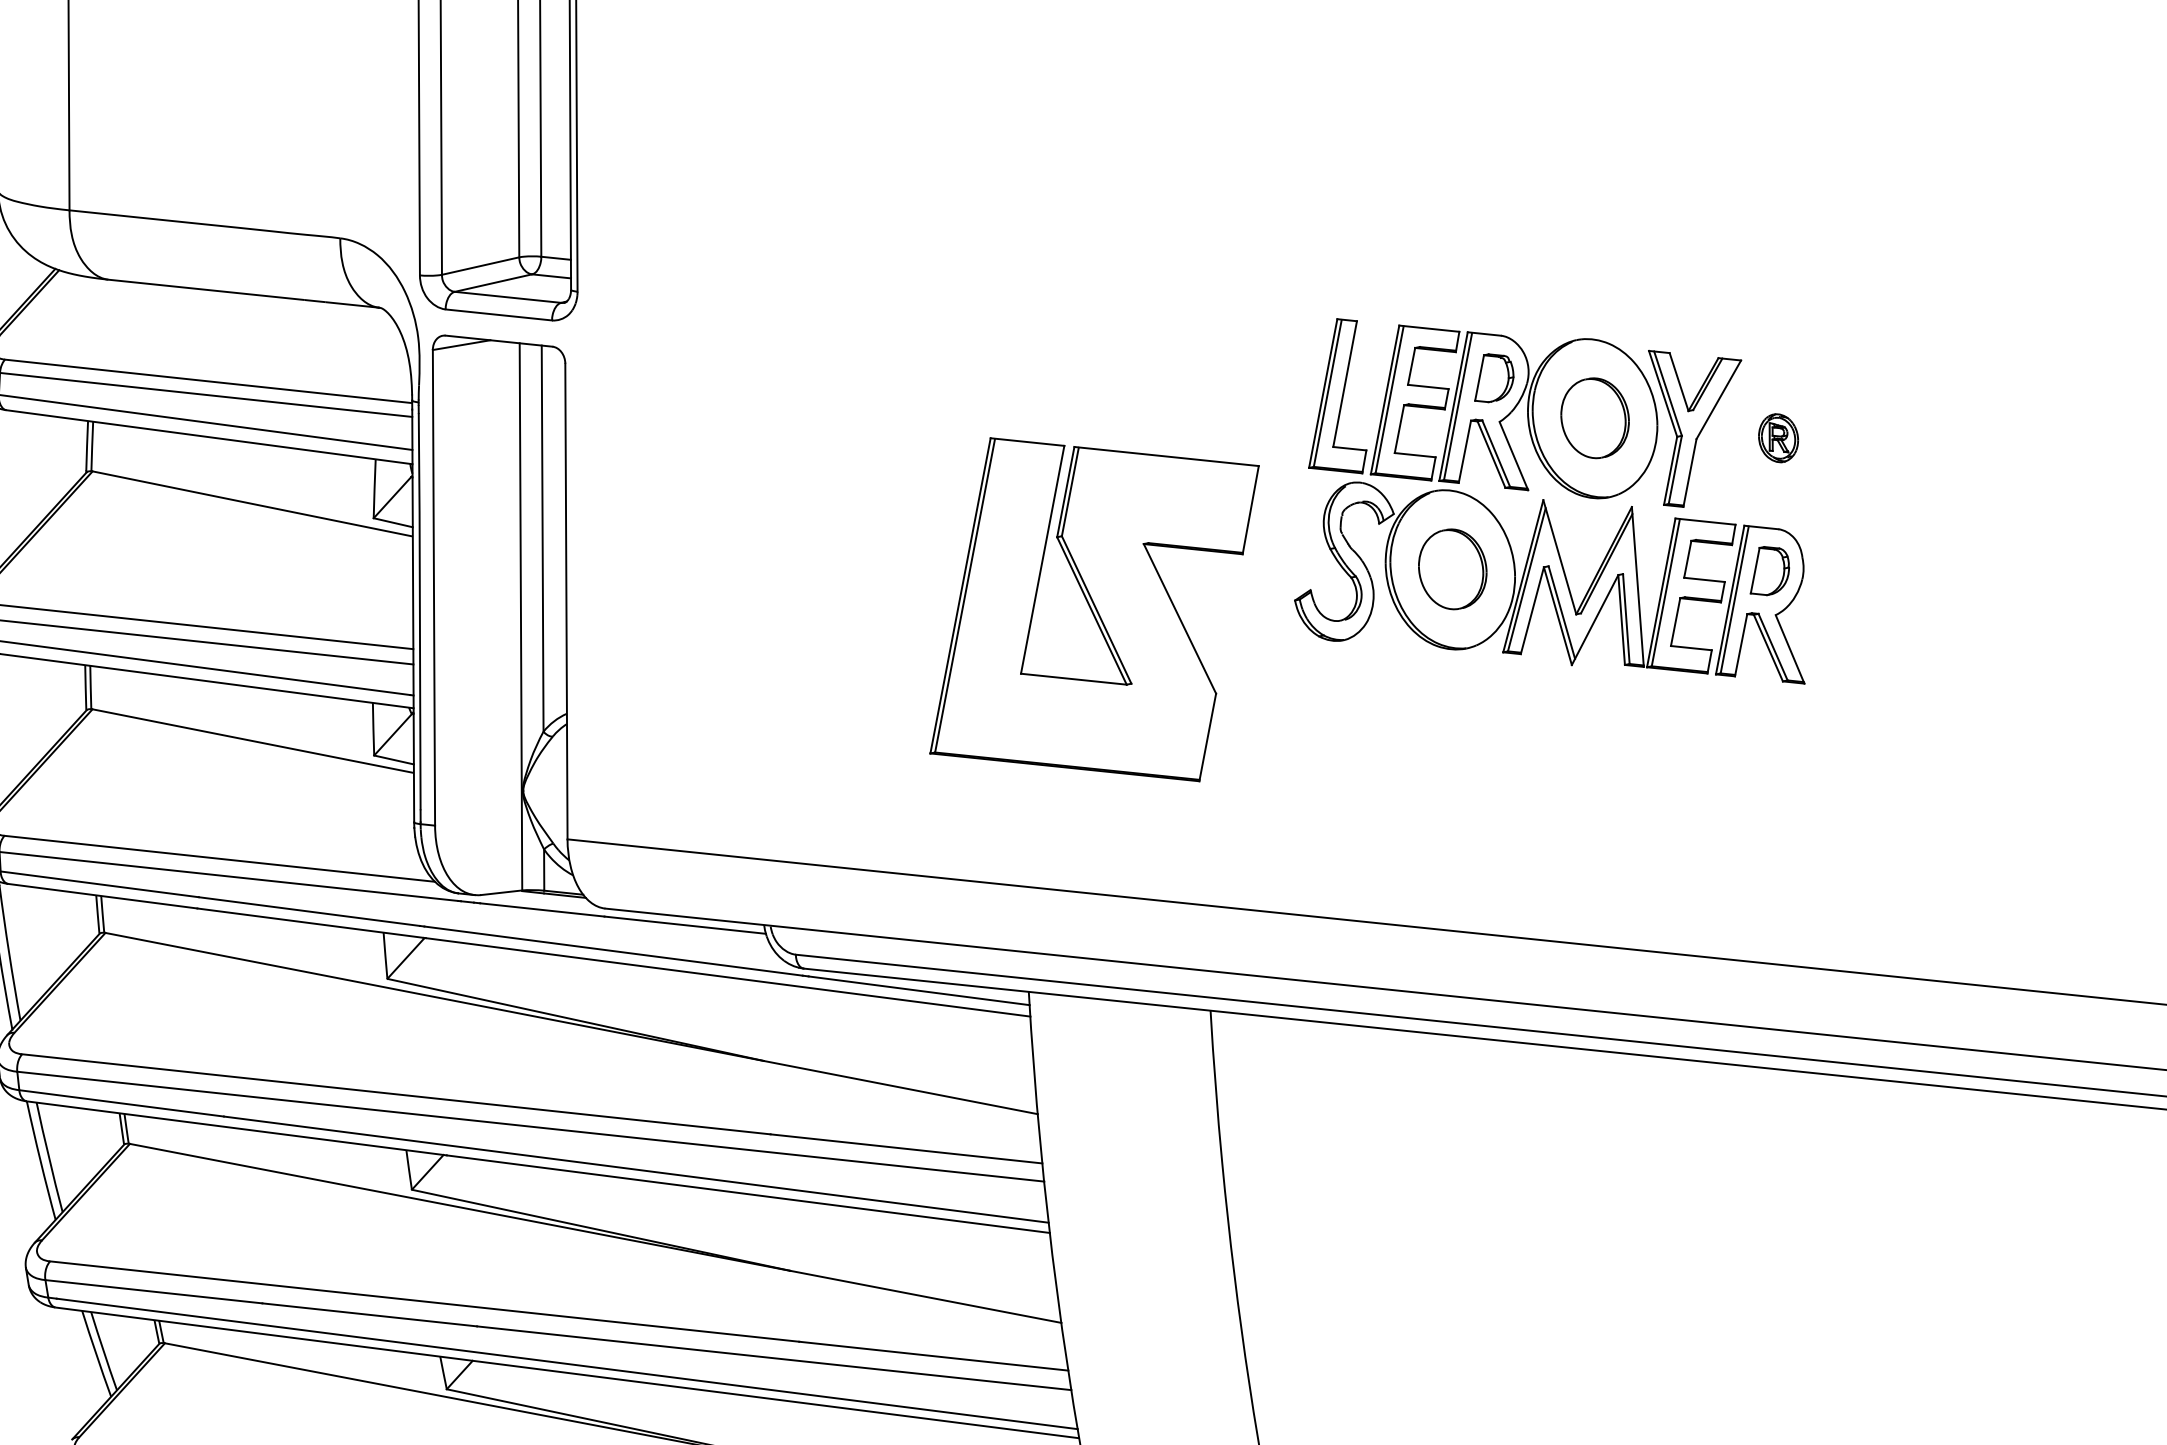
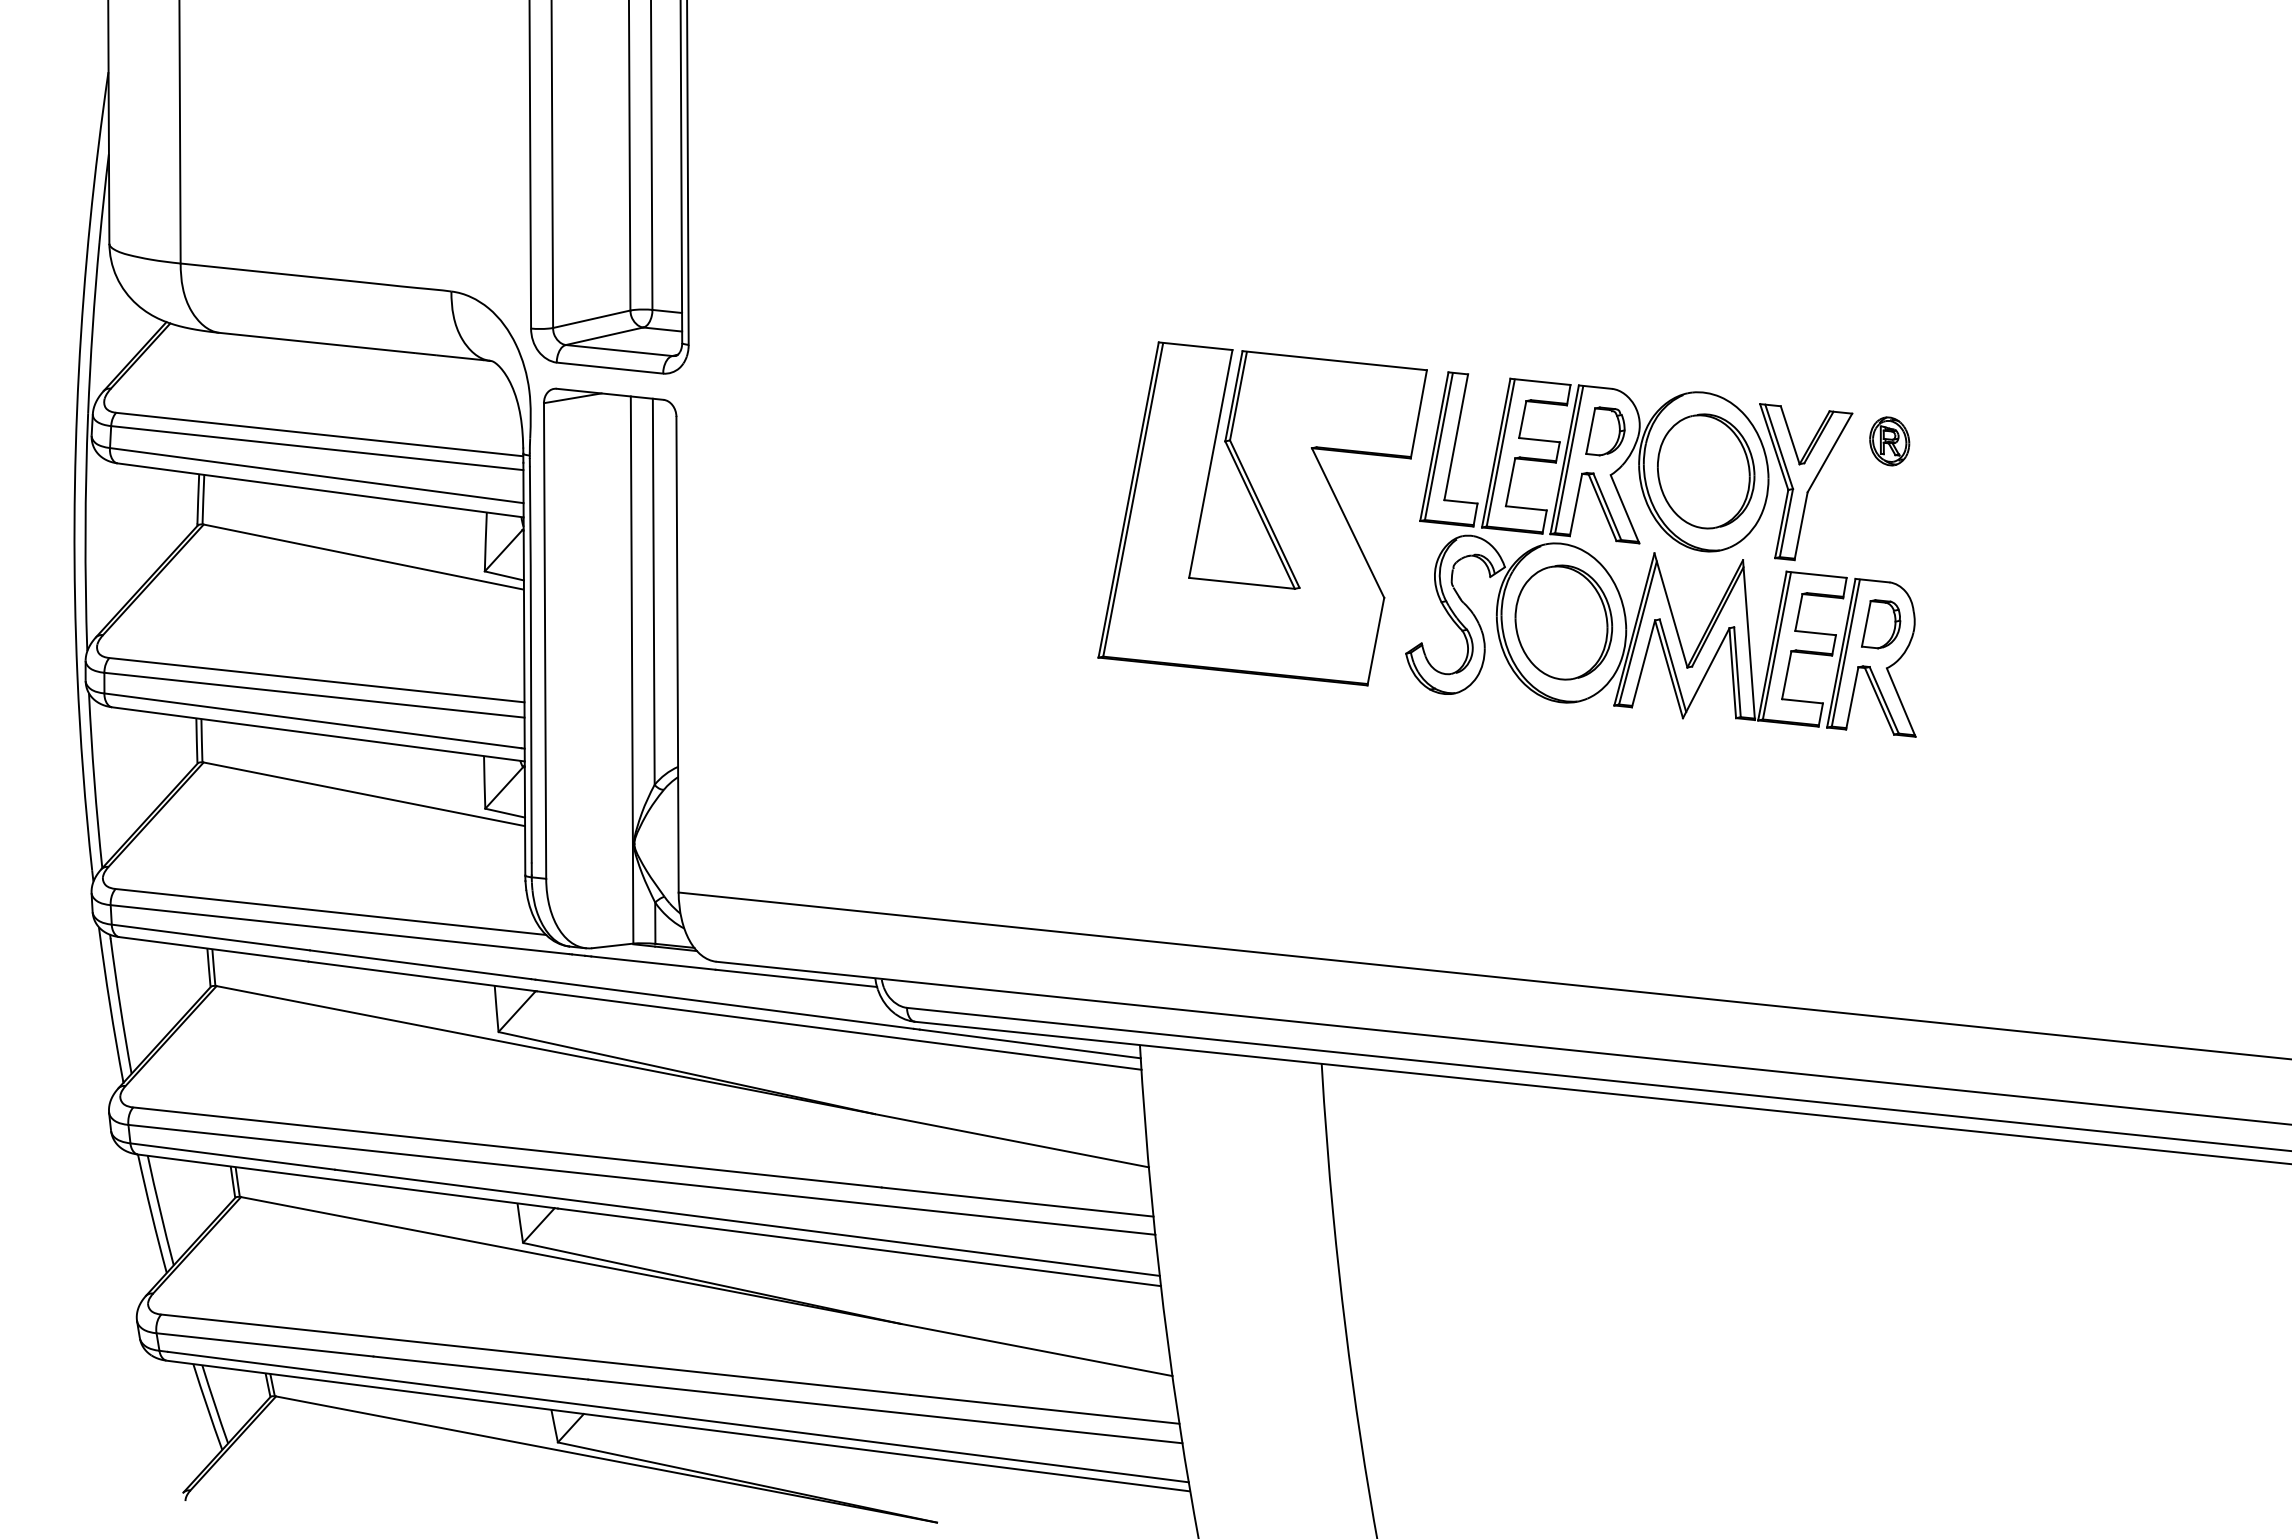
part: (1595, 418) -> (1706, 471), size x1.43
part: (1778, 438) -> (1889, 441), moved
part: (1452, 569) -> (1563, 622), size x1.43
part: (1094, 609) -> (1262, 513), moved

